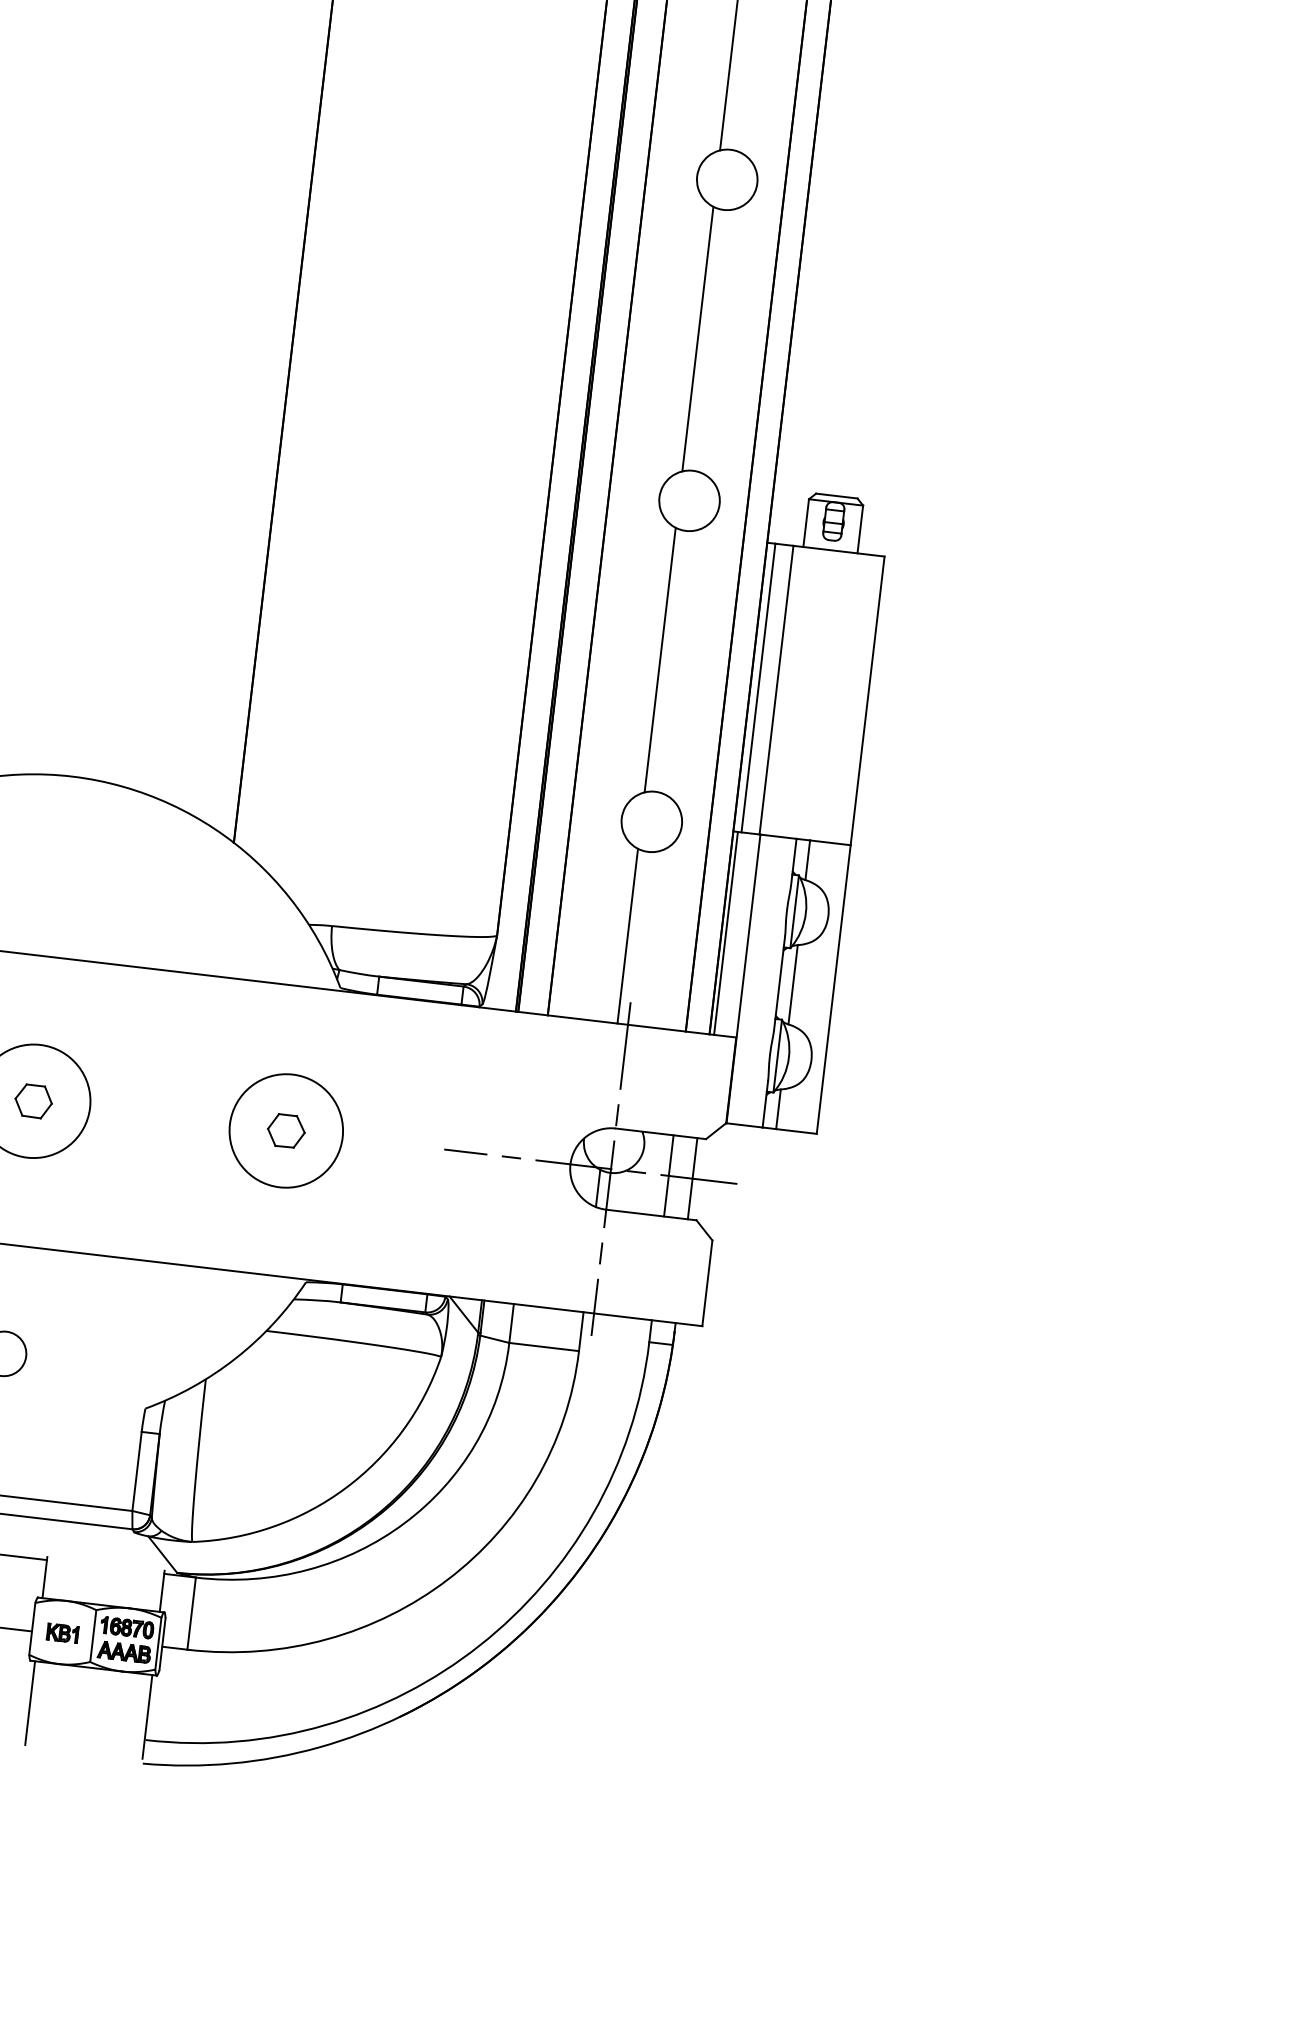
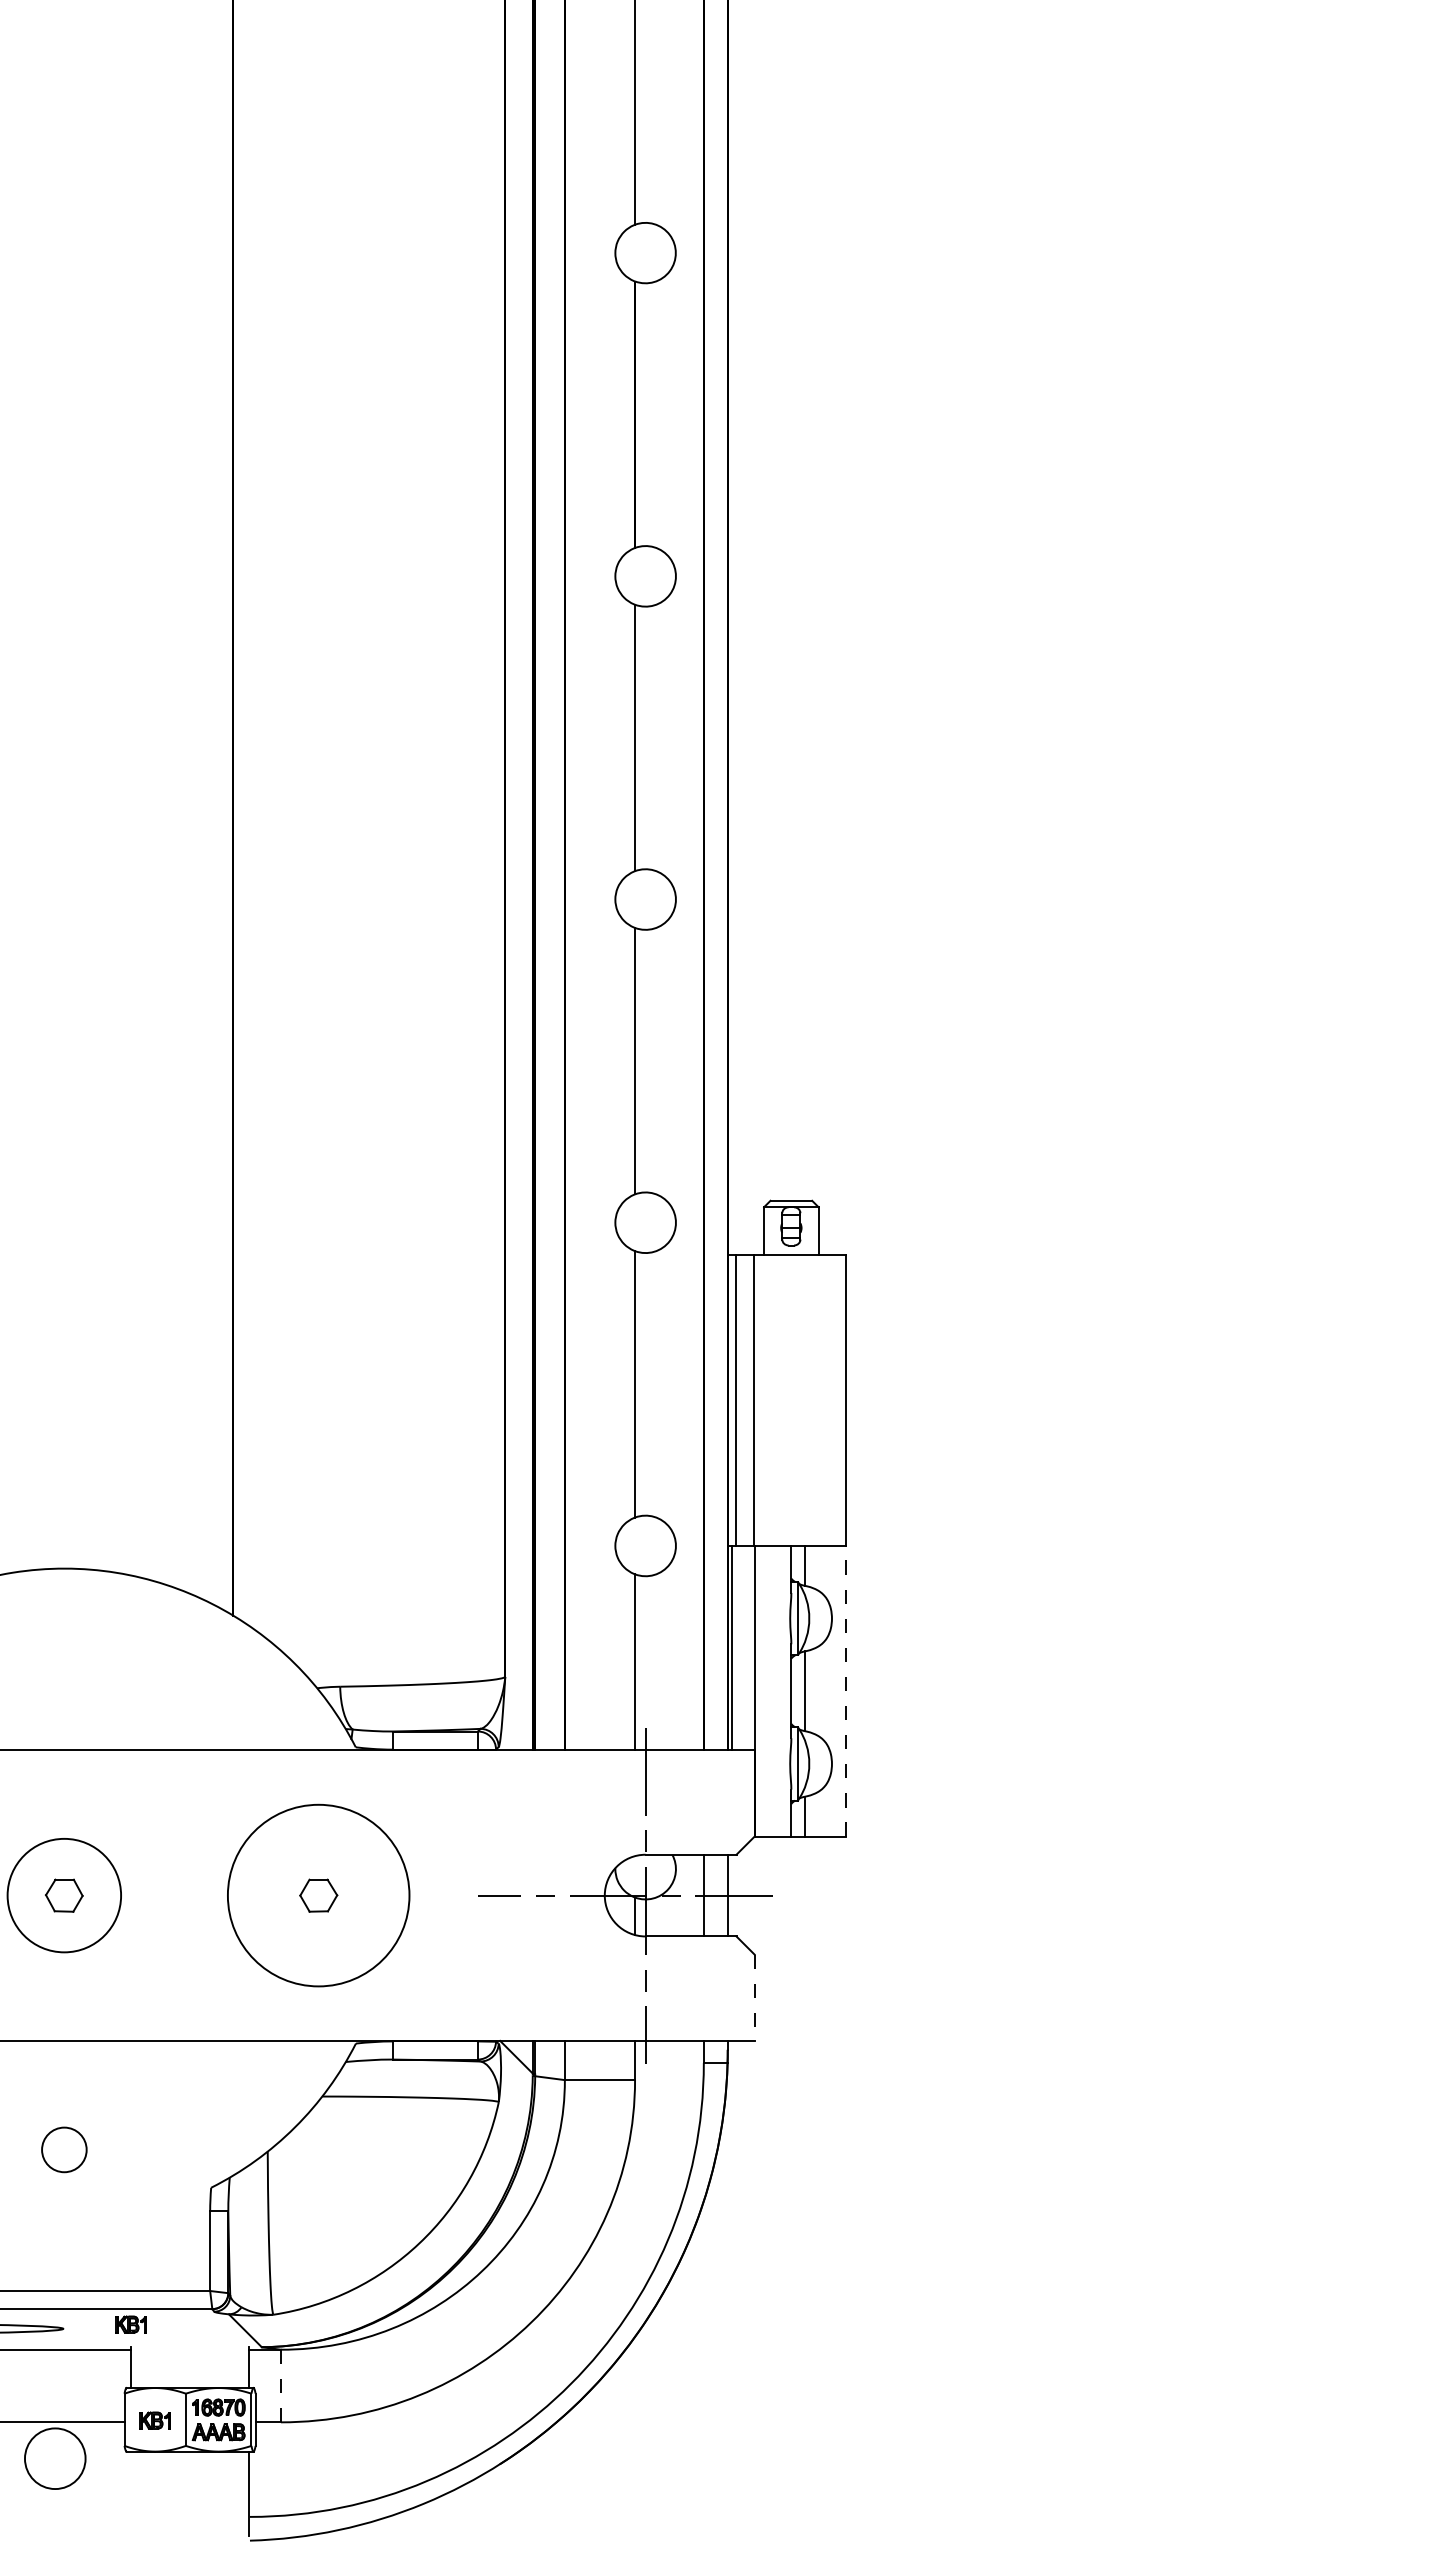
line: (833, 988) -> (845, 1690), solid -> dashed
circle: (286, 1130) -> (318, 1895), size x1.6
line: (707, 1284) -> (754, 1998), solid -> dashed
part: (49, 1534) -> (130, 2324), added
line: (191, 1614) -> (280, 2386), solid -> dashed
line: (30, 1702) -> (131, 2493), removed

